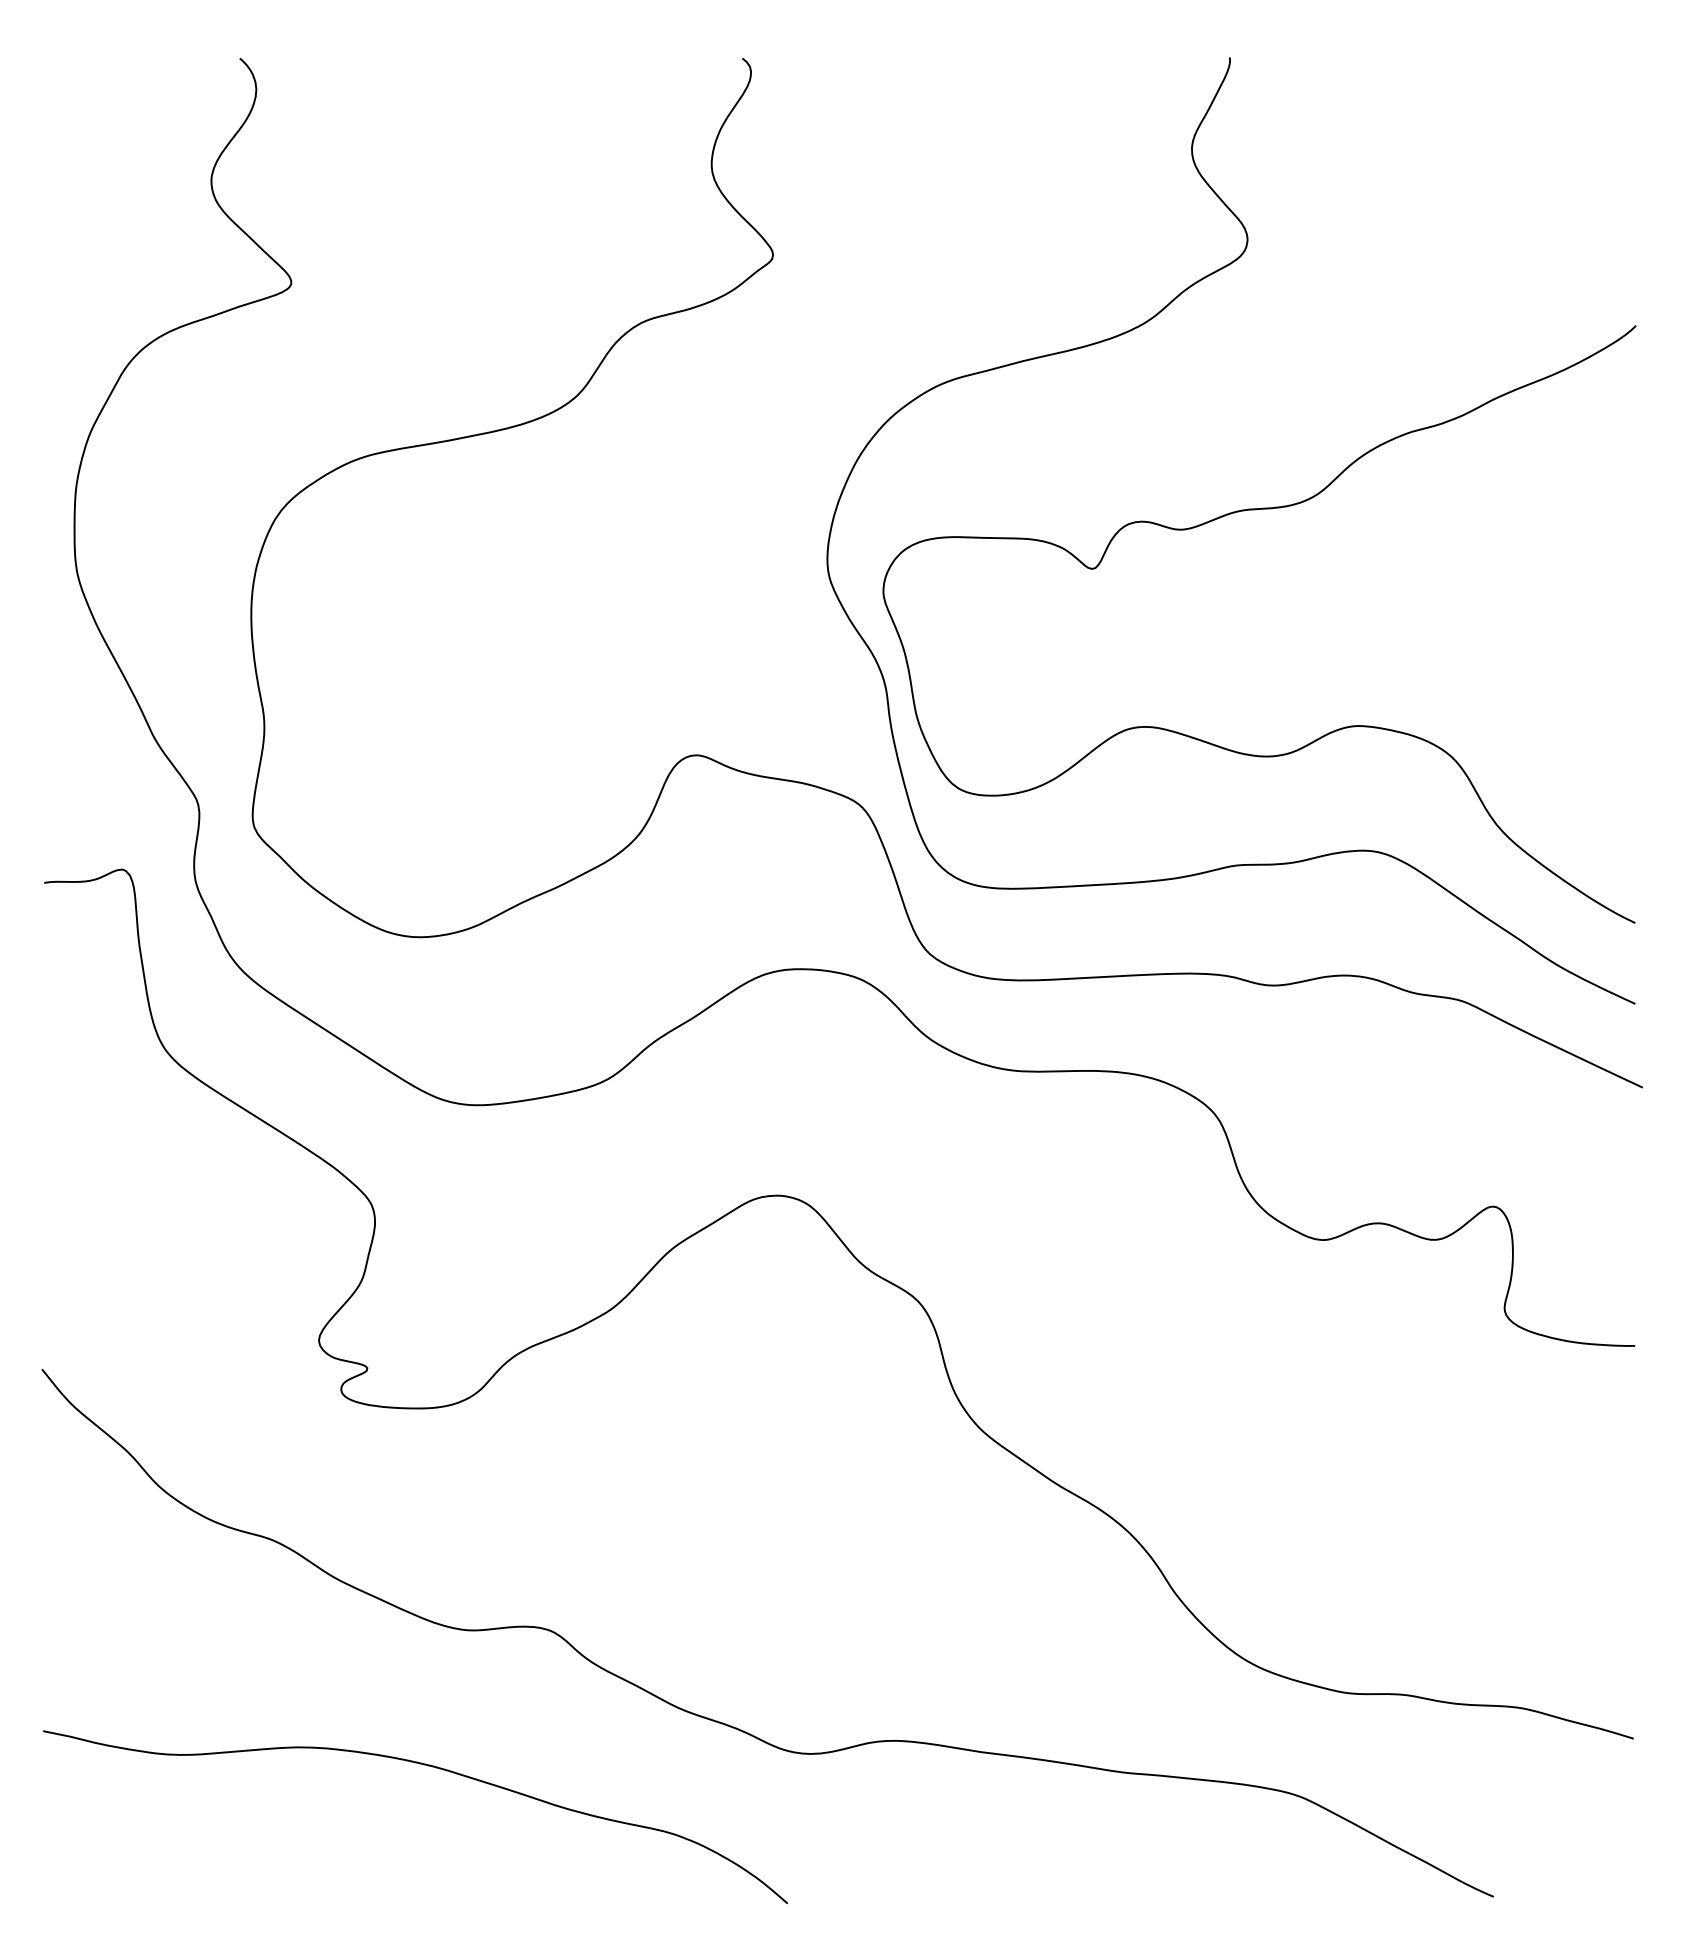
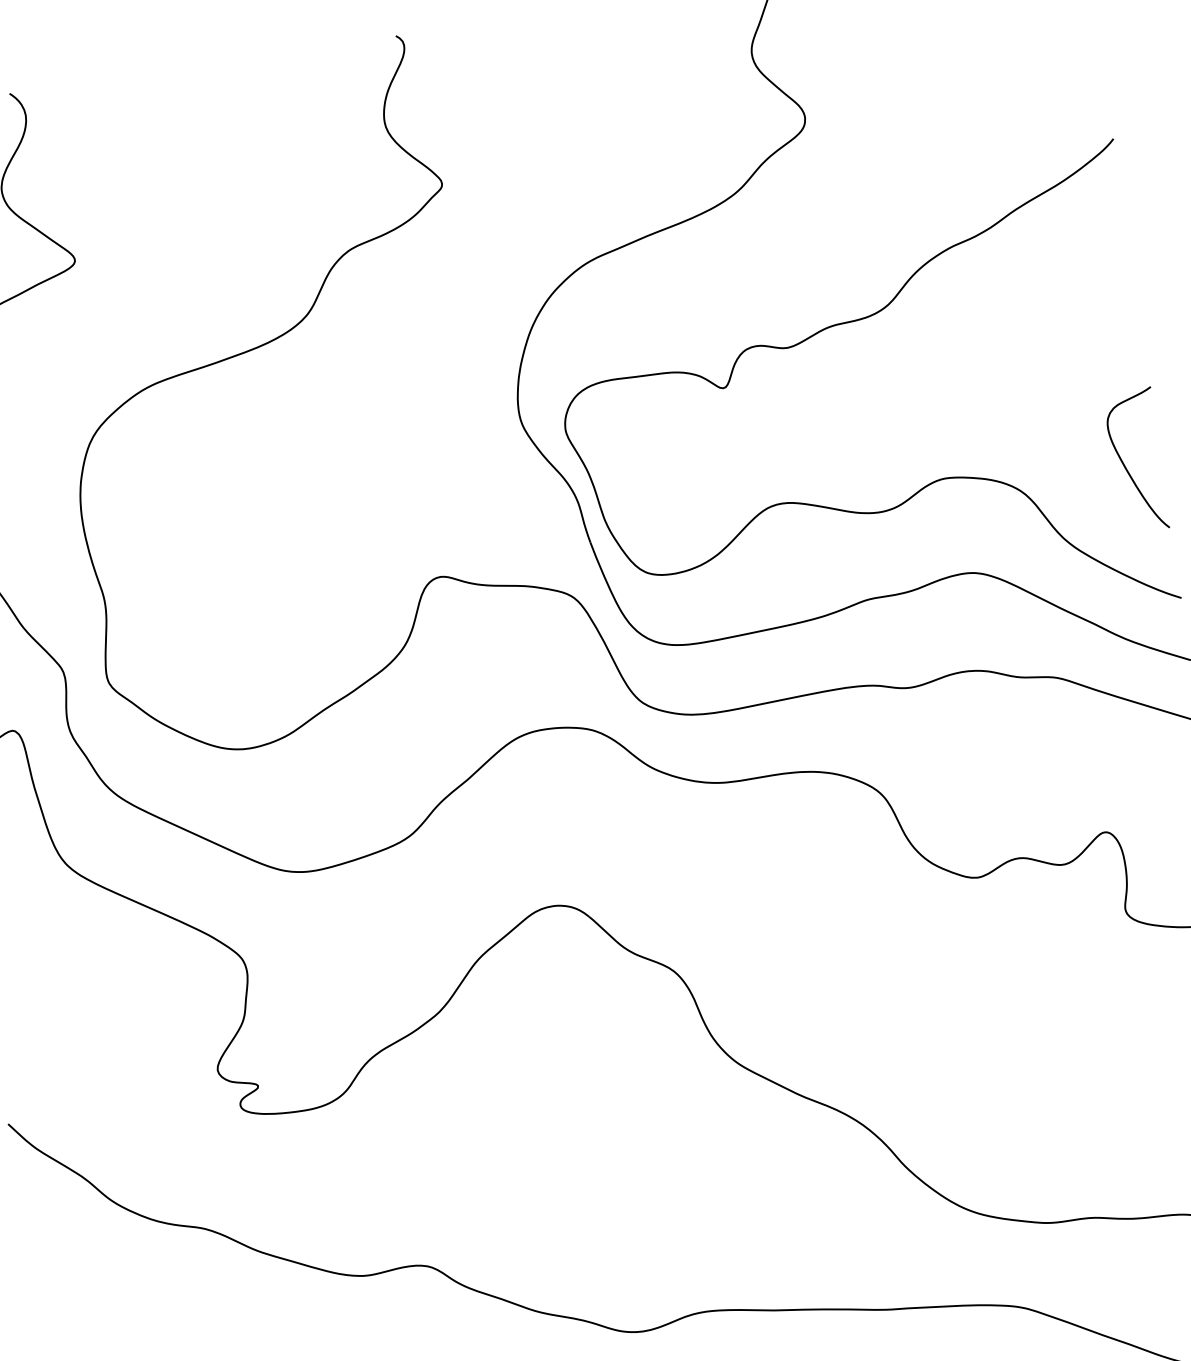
curve: (1589, 745) -> (1125, 466), added

